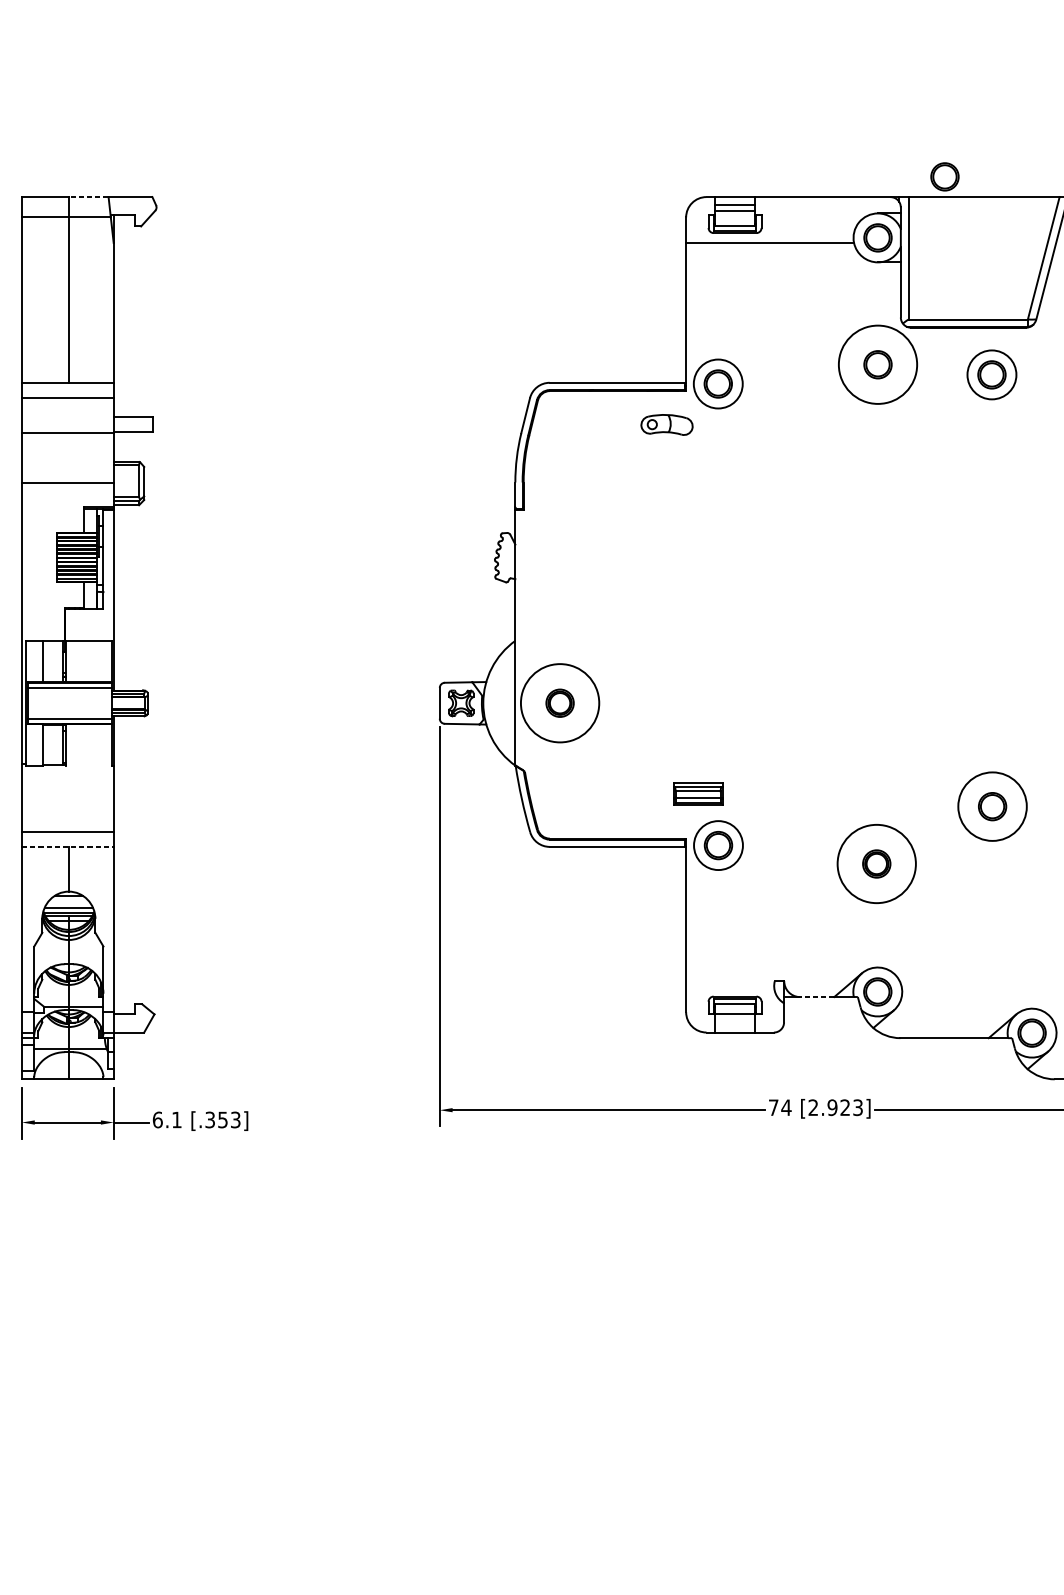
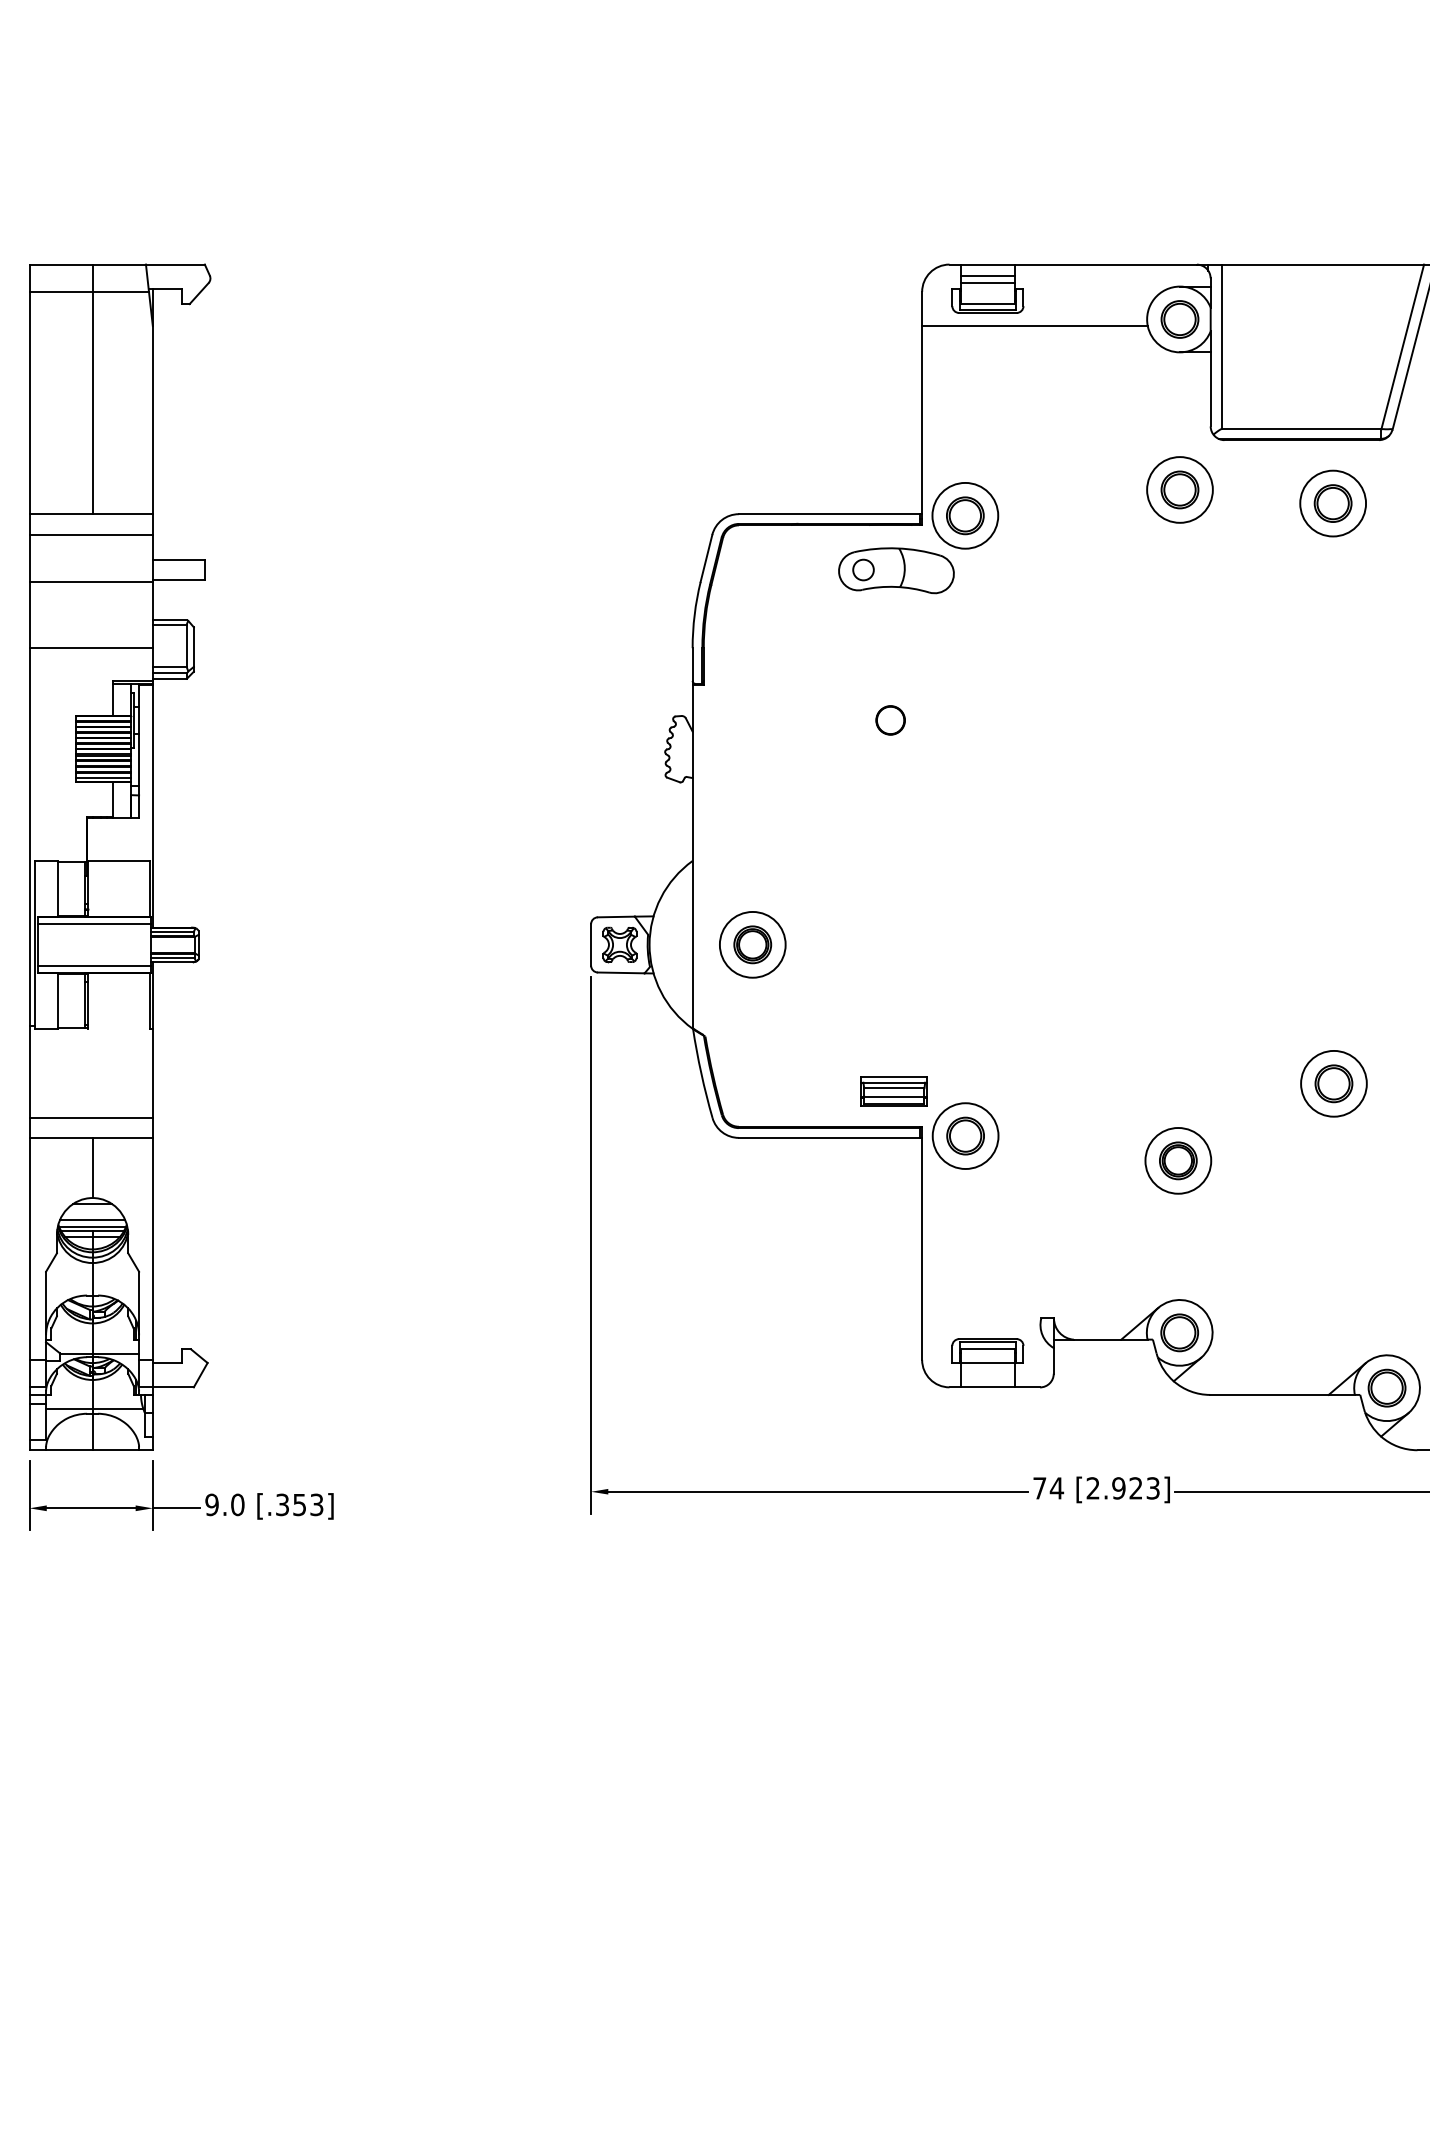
part: (944, 176) -> (1269, 237), removed
line: (88, 197) -> (119, 264), dashed -> solid
circle: (877, 364) -> (1179, 489), size x0.62
part: (667, 424) -> (896, 570), size x1.67
circle: (662, 536) -> (890, 720), added
circle: (559, 702) -> (752, 944), size x0.62
part: (697, 793) -> (893, 1091), moved
circle: (992, 806) -> (1333, 1083), size x0.71
line: (68, 846) -> (91, 1137), dashed -> solid
circle: (876, 863) -> (1178, 1160), size x0.62
line: (816, 996) -> (1097, 1339), dashed -> solid
text: (167, 1119) -> (224, 1504), 6.1 -> 9.0

